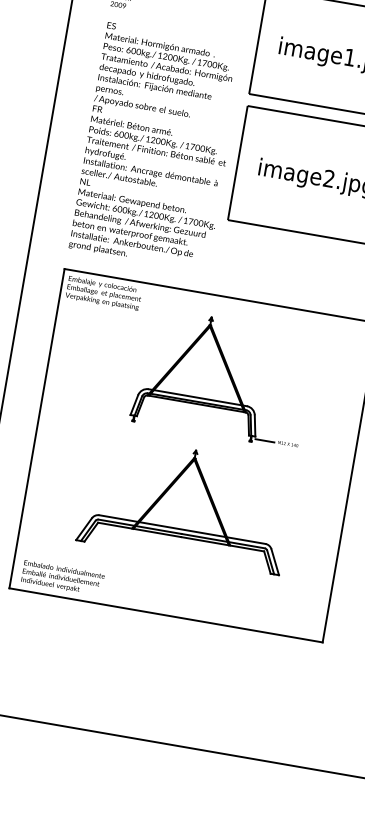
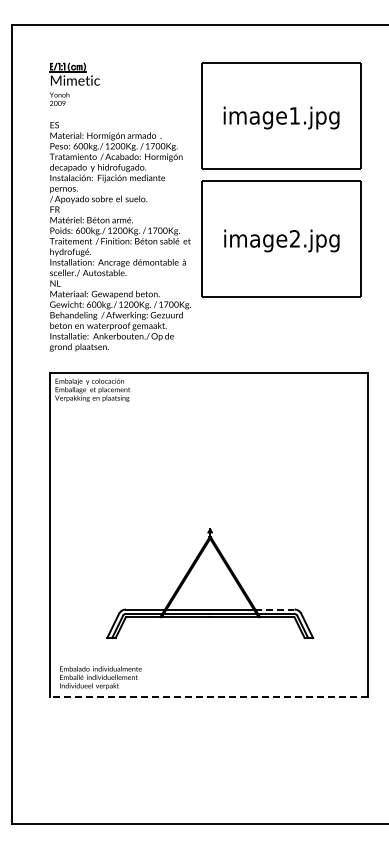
part: (222, 377) -> (223, 452), removed
line: (245, 540) -> (274, 609), solid -> dashed
line: (165, 615) -> (208, 696), solid -> dashed

